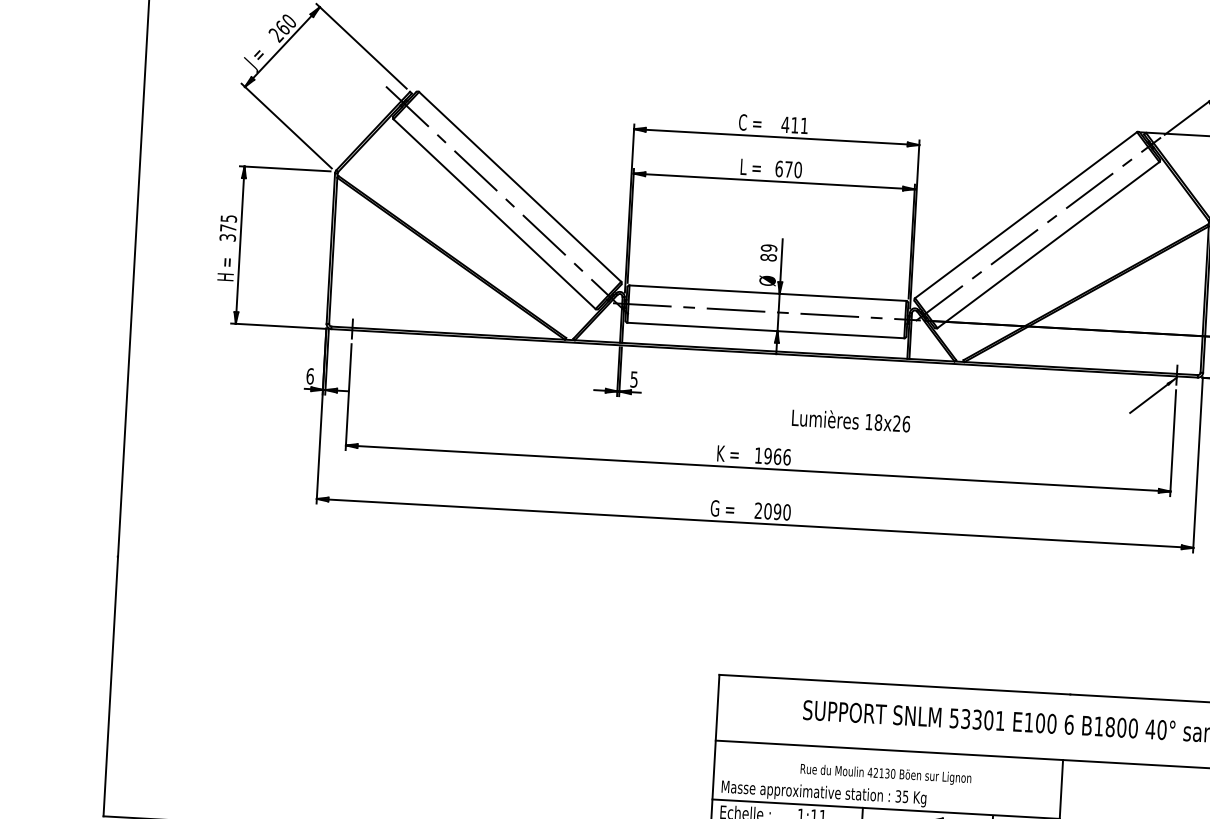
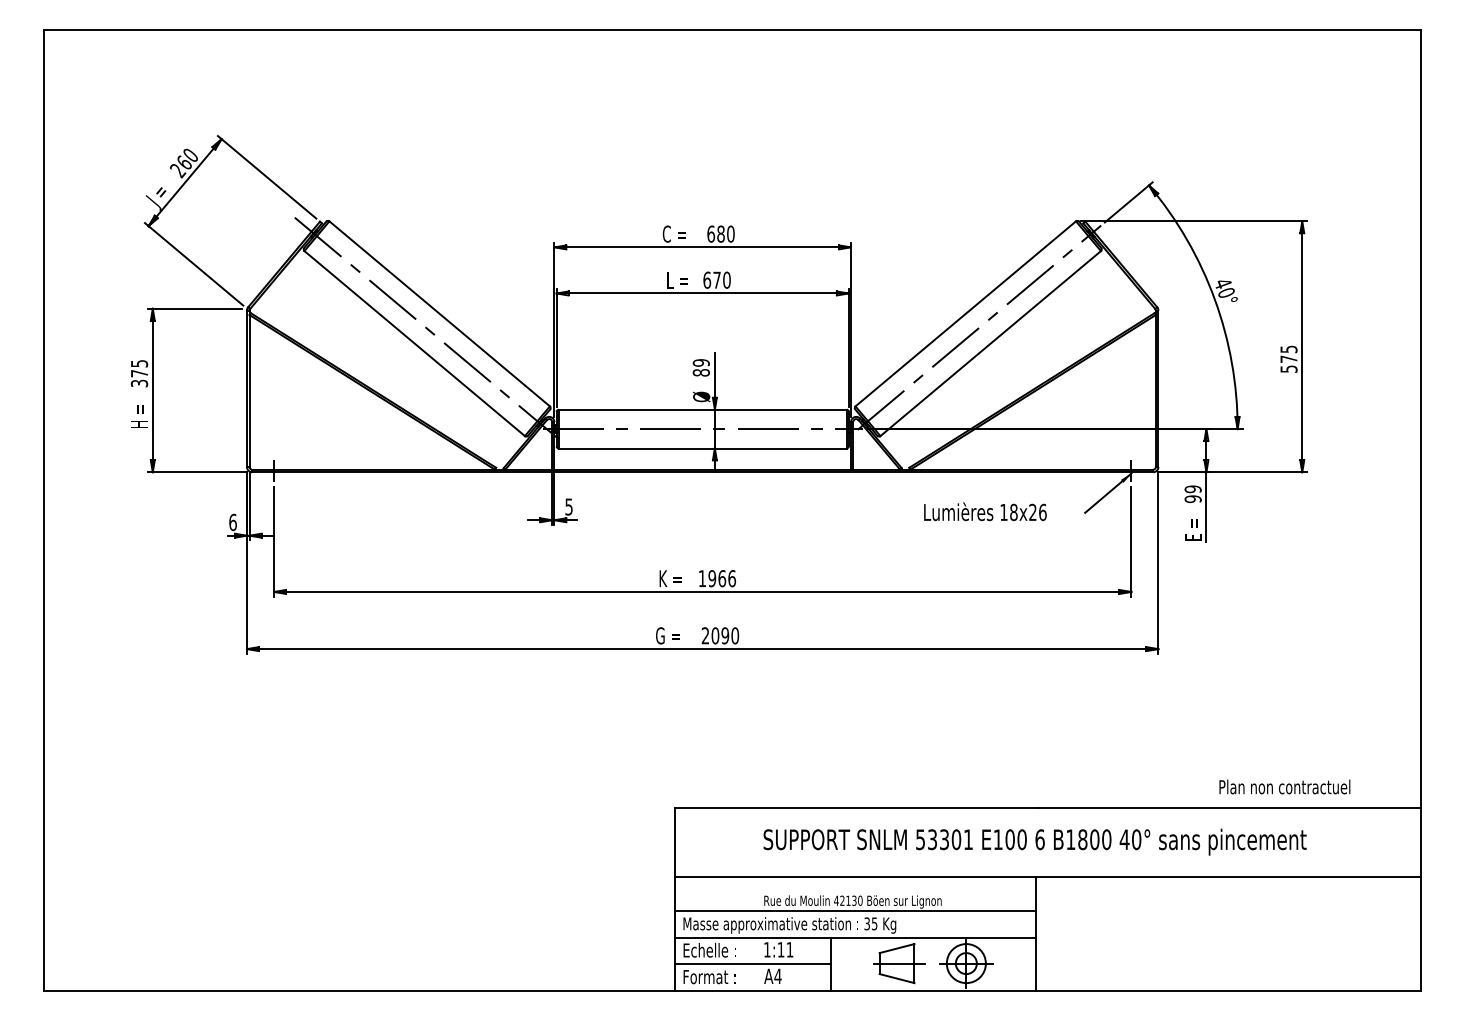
text: (794, 124) -> (720, 233), 411 -> 680
text: (851, 420) -> (985, 511), moved
line: (886, 783) -> (854, 911), added

